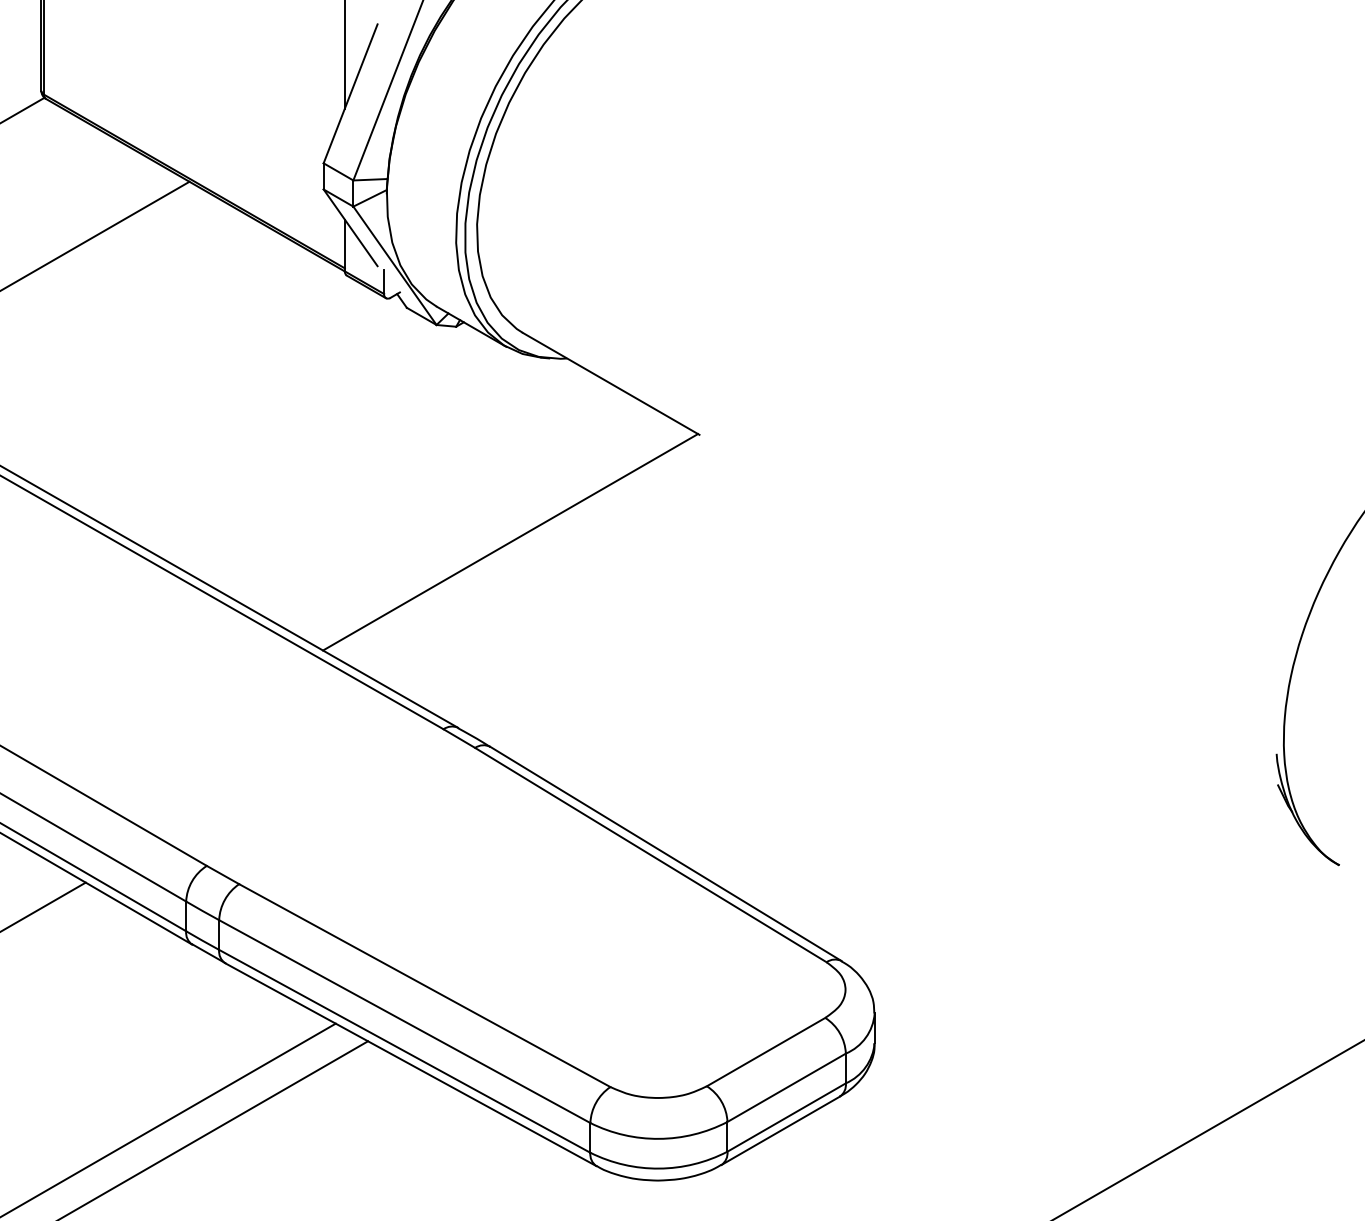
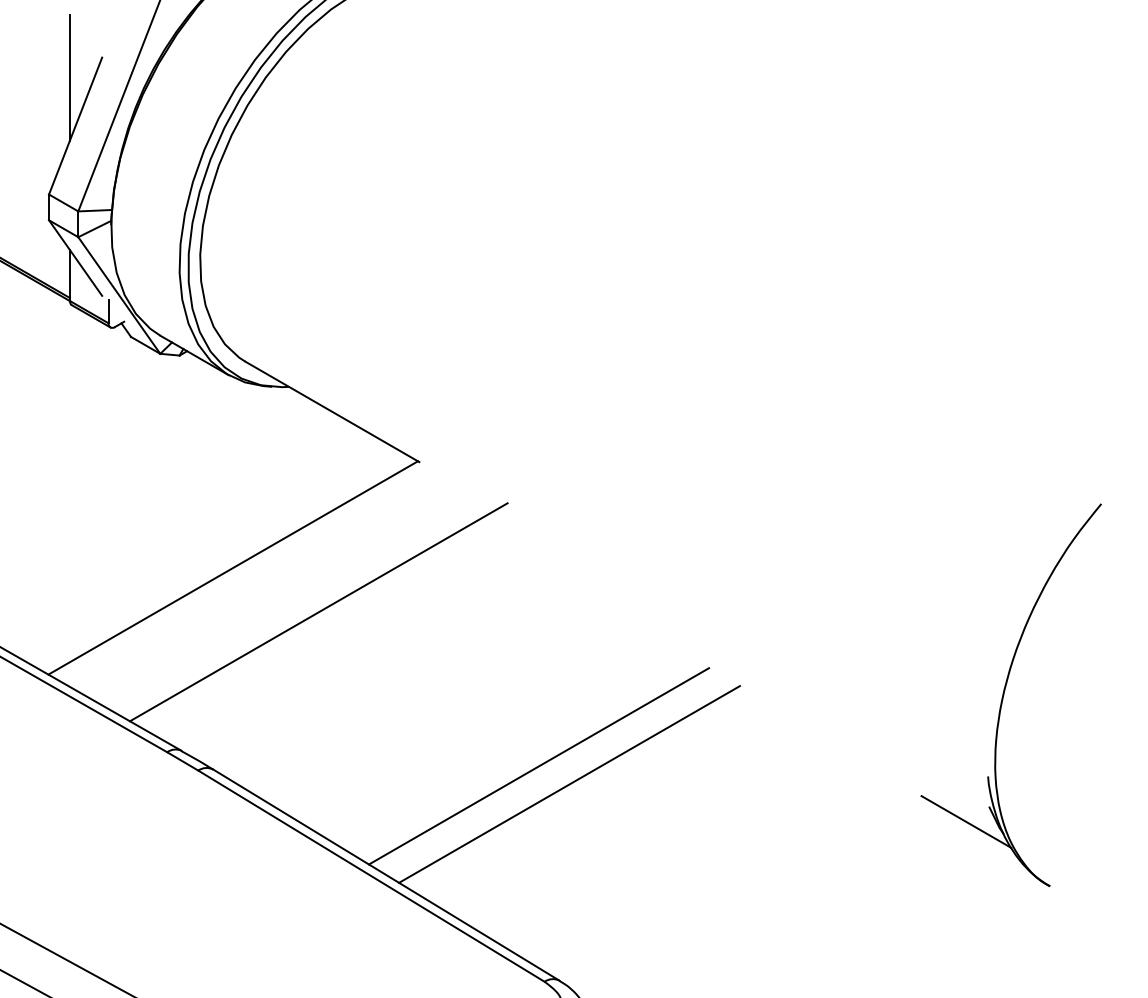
line: (597, 586) -> (318, 611), added
line: (820, 743) -> (538, 766), added
line: (851, 761) -> (569, 783), added
line: (1254, 799) -> (966, 821), added

